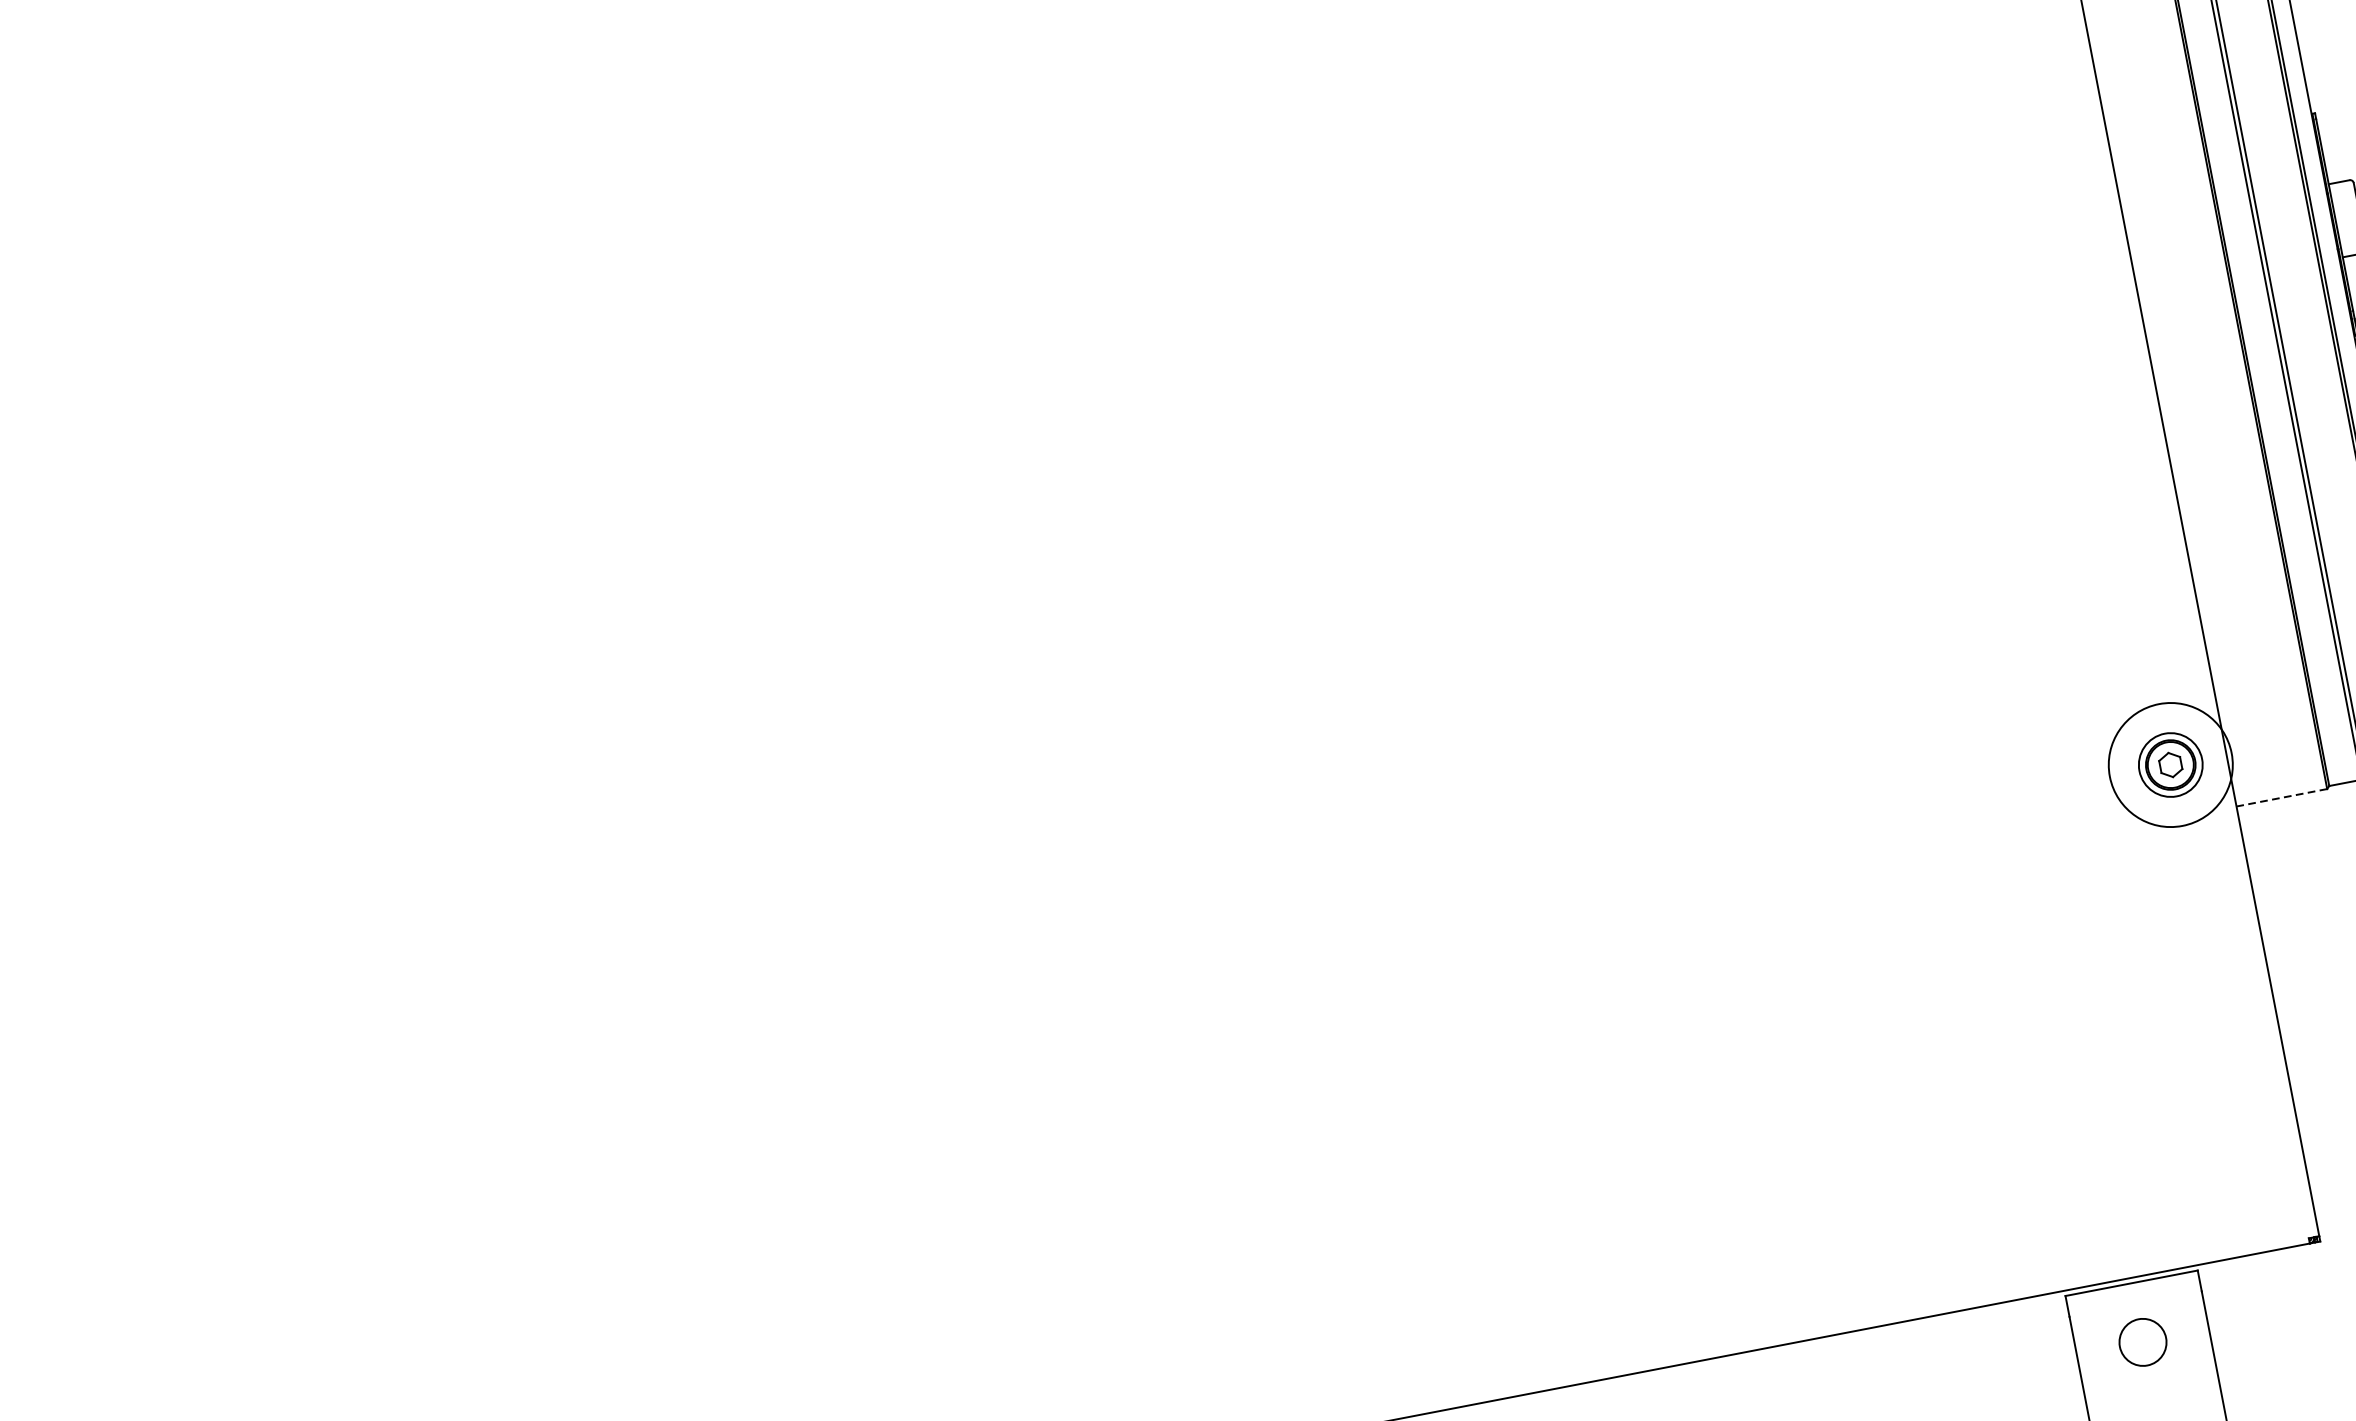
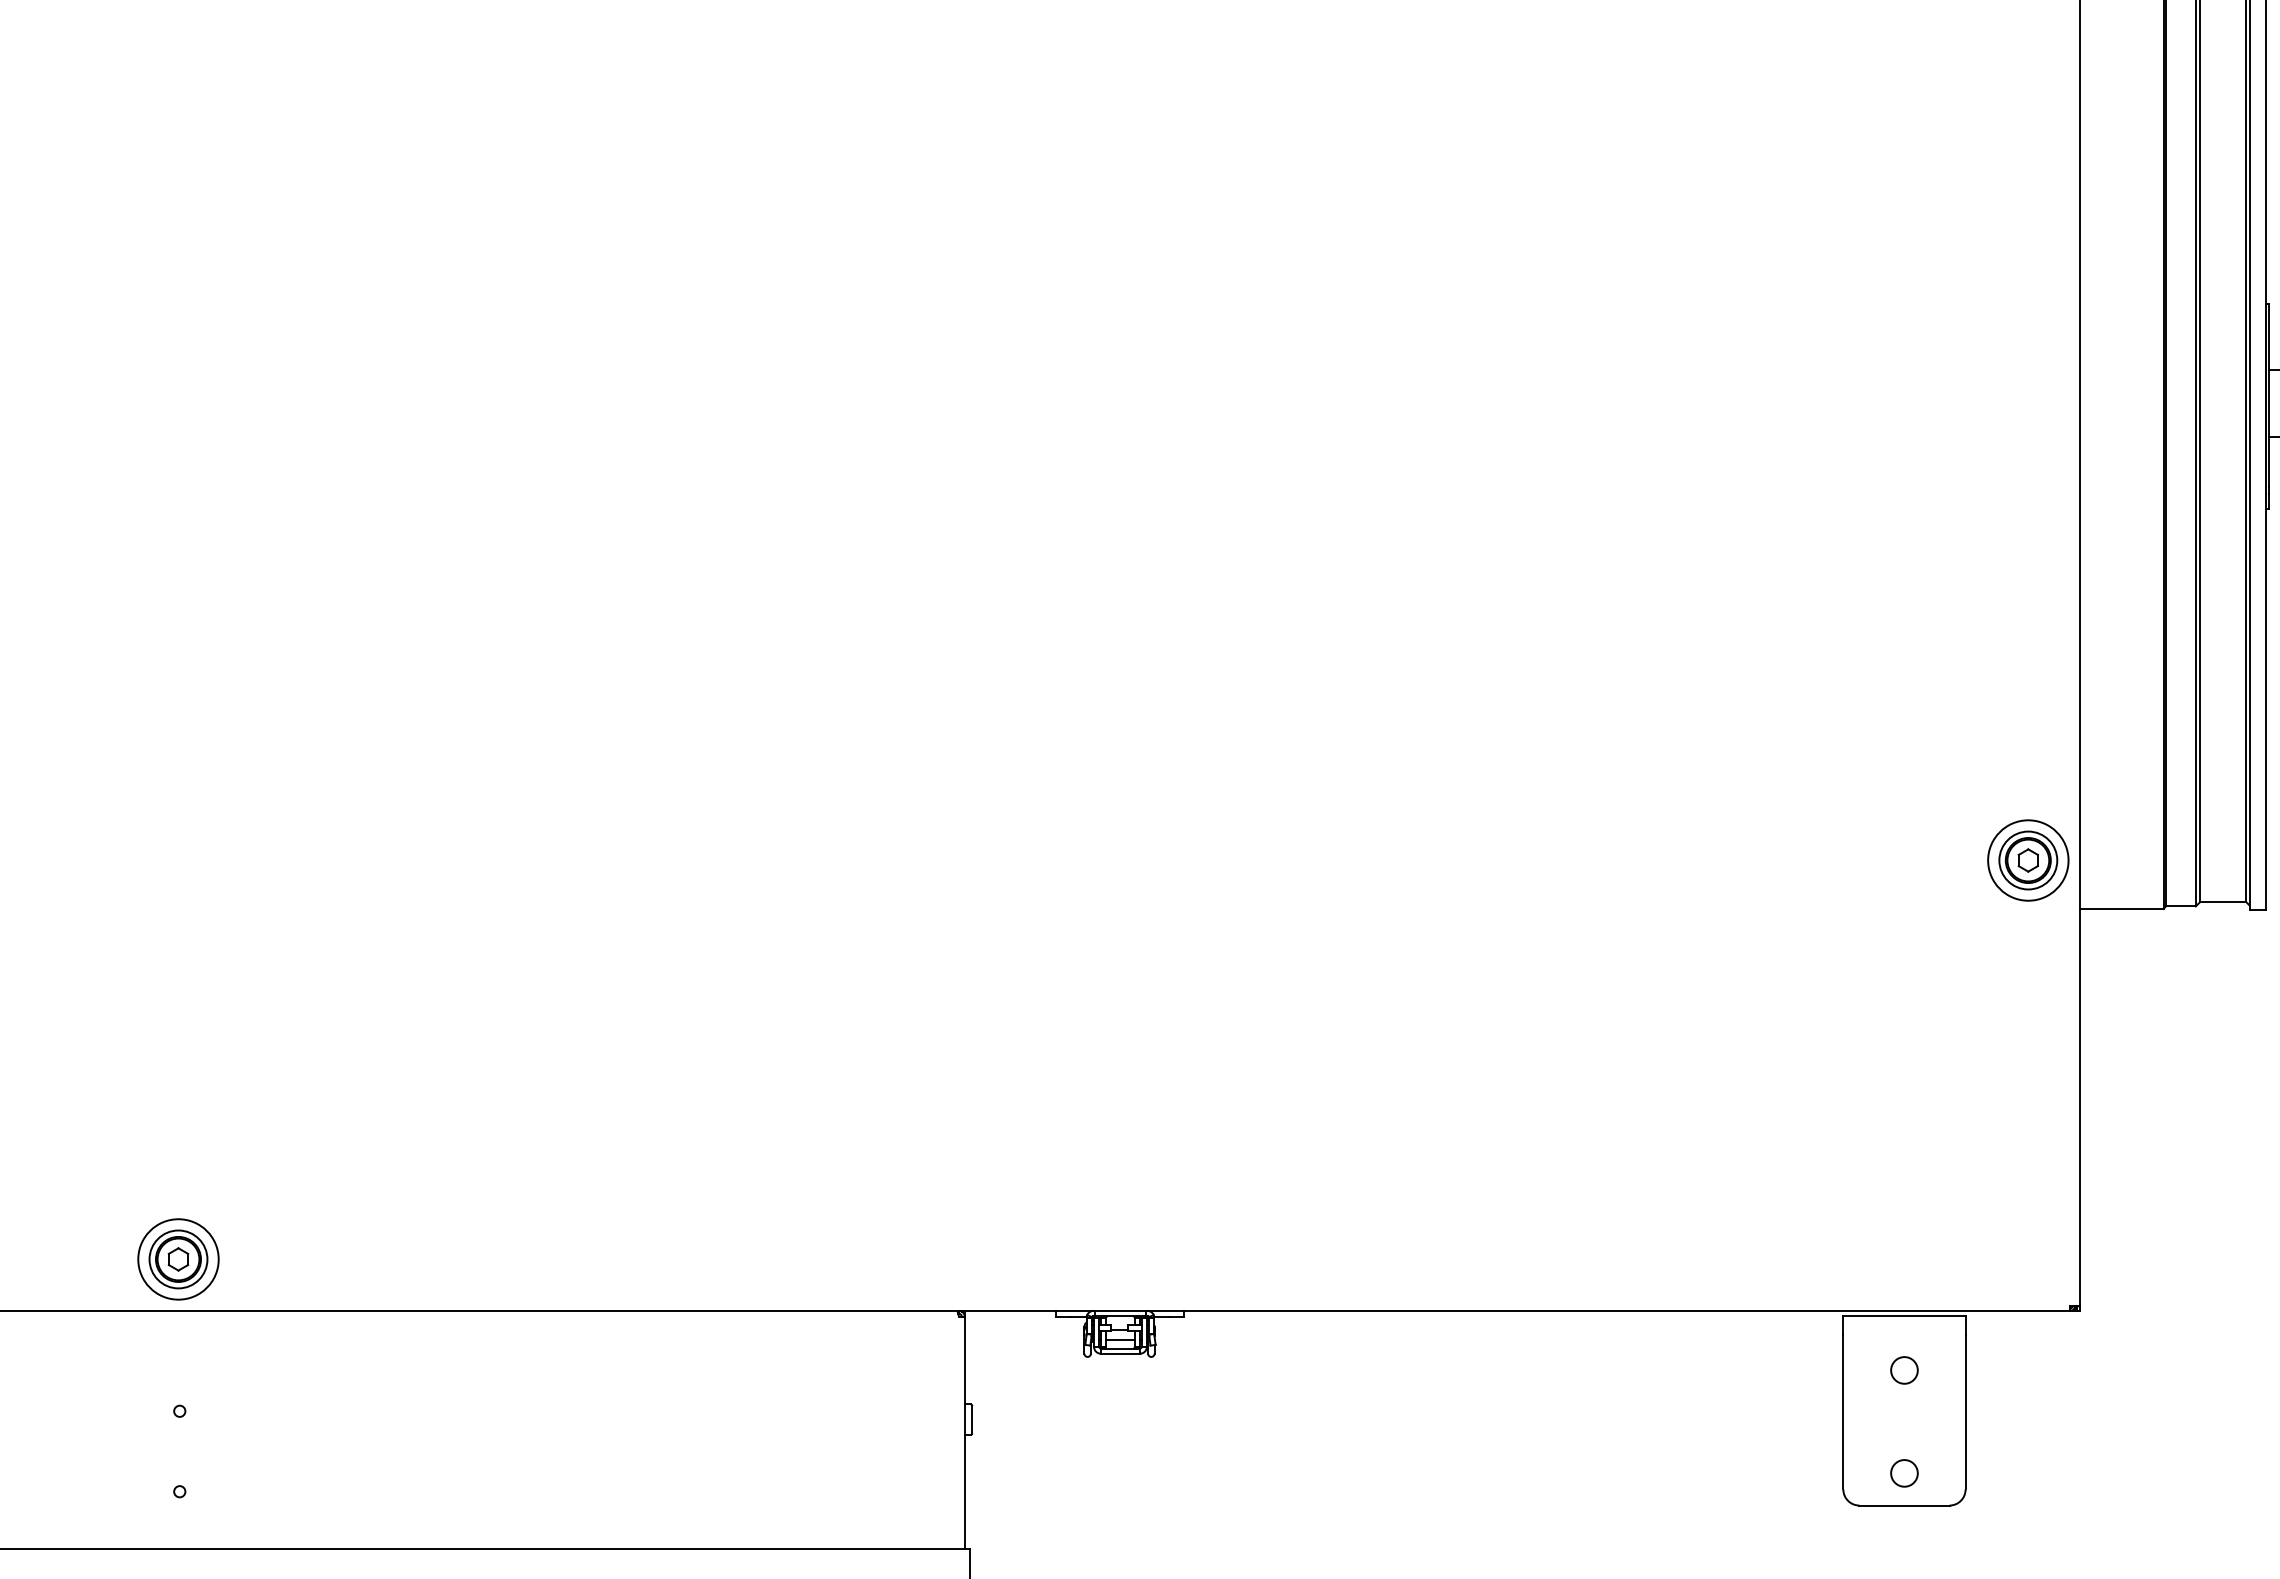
circle: (2170, 764) -> (2028, 860), size x0.71
line: (2281, 797) -> (2121, 908), dashed -> solid
circle: (2143, 1342) -> (1904, 1370), size x0.62

